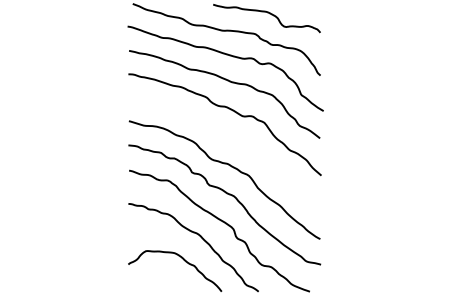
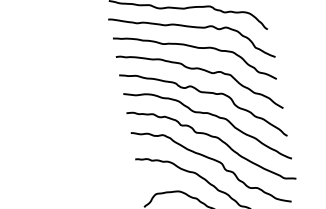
curve: (226, 138) -> (202, 93), added

